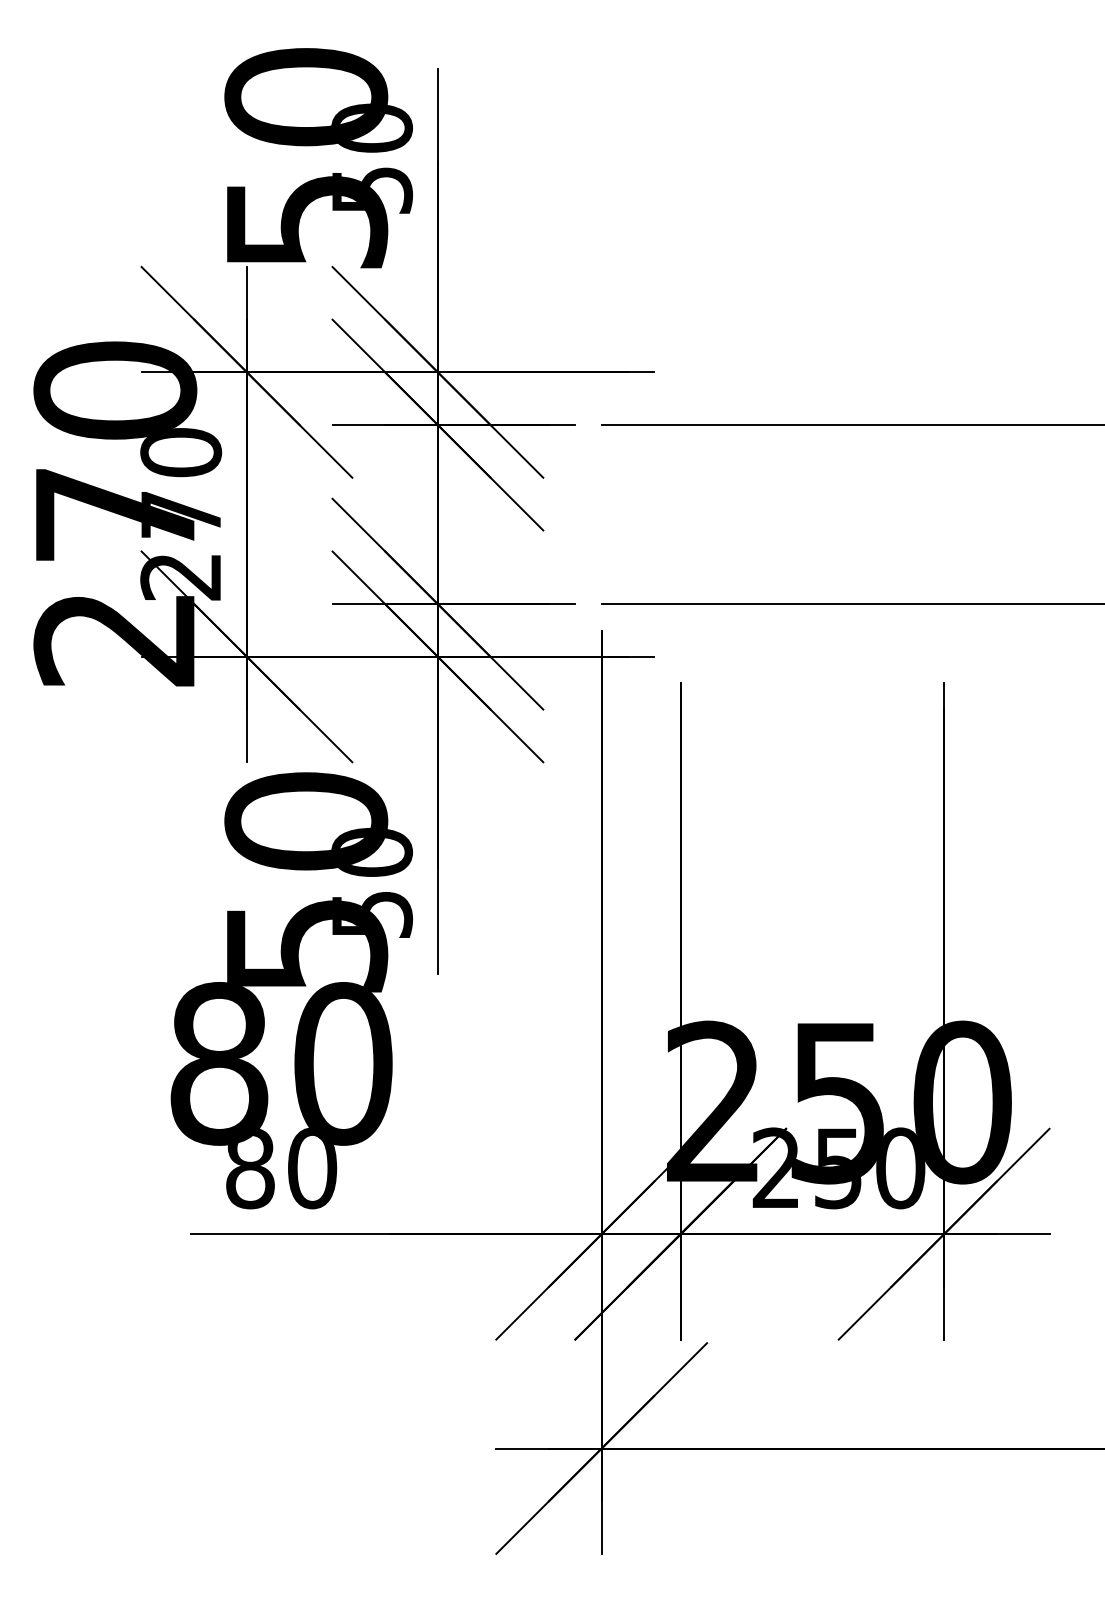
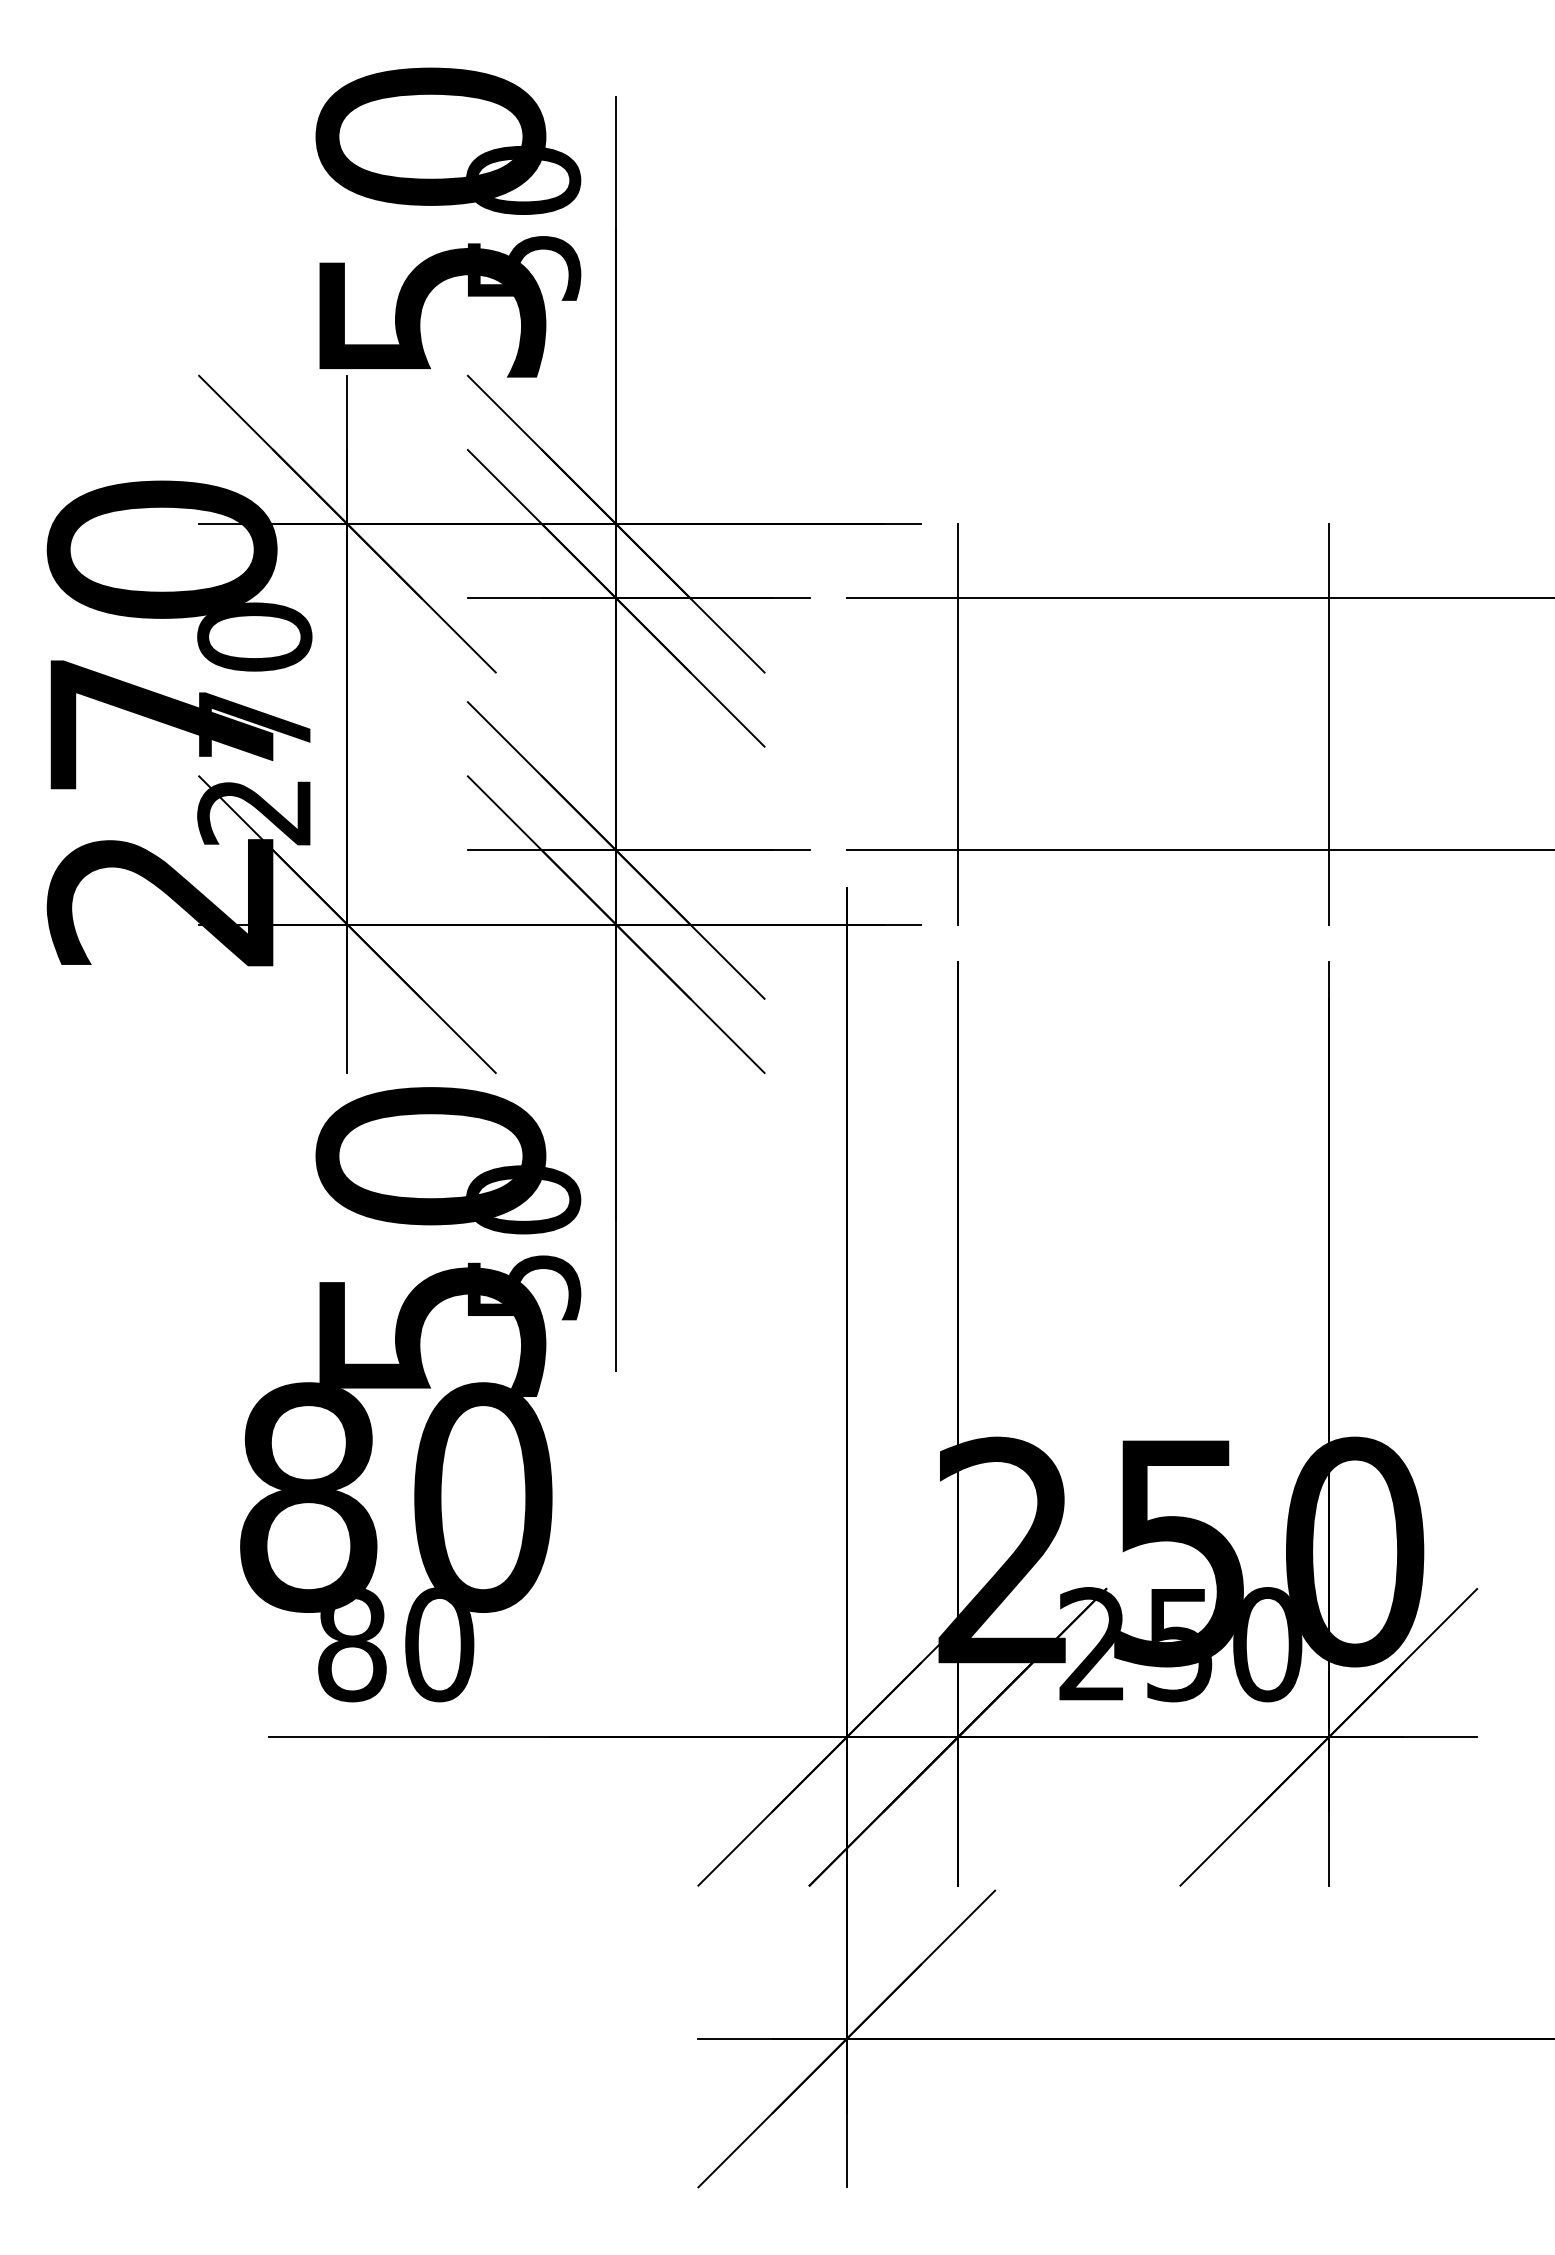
line: (680, 514) -> (957, 724), added
line: (943, 514) -> (1328, 724), added

